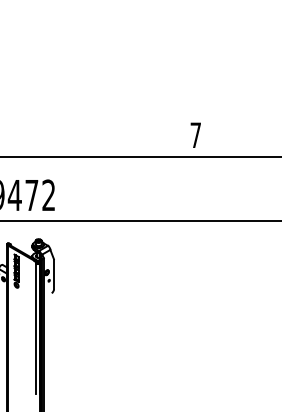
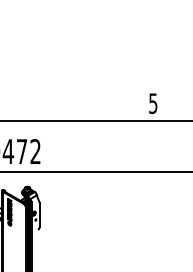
text: (195, 135) -> (153, 103), 7 -> 5

